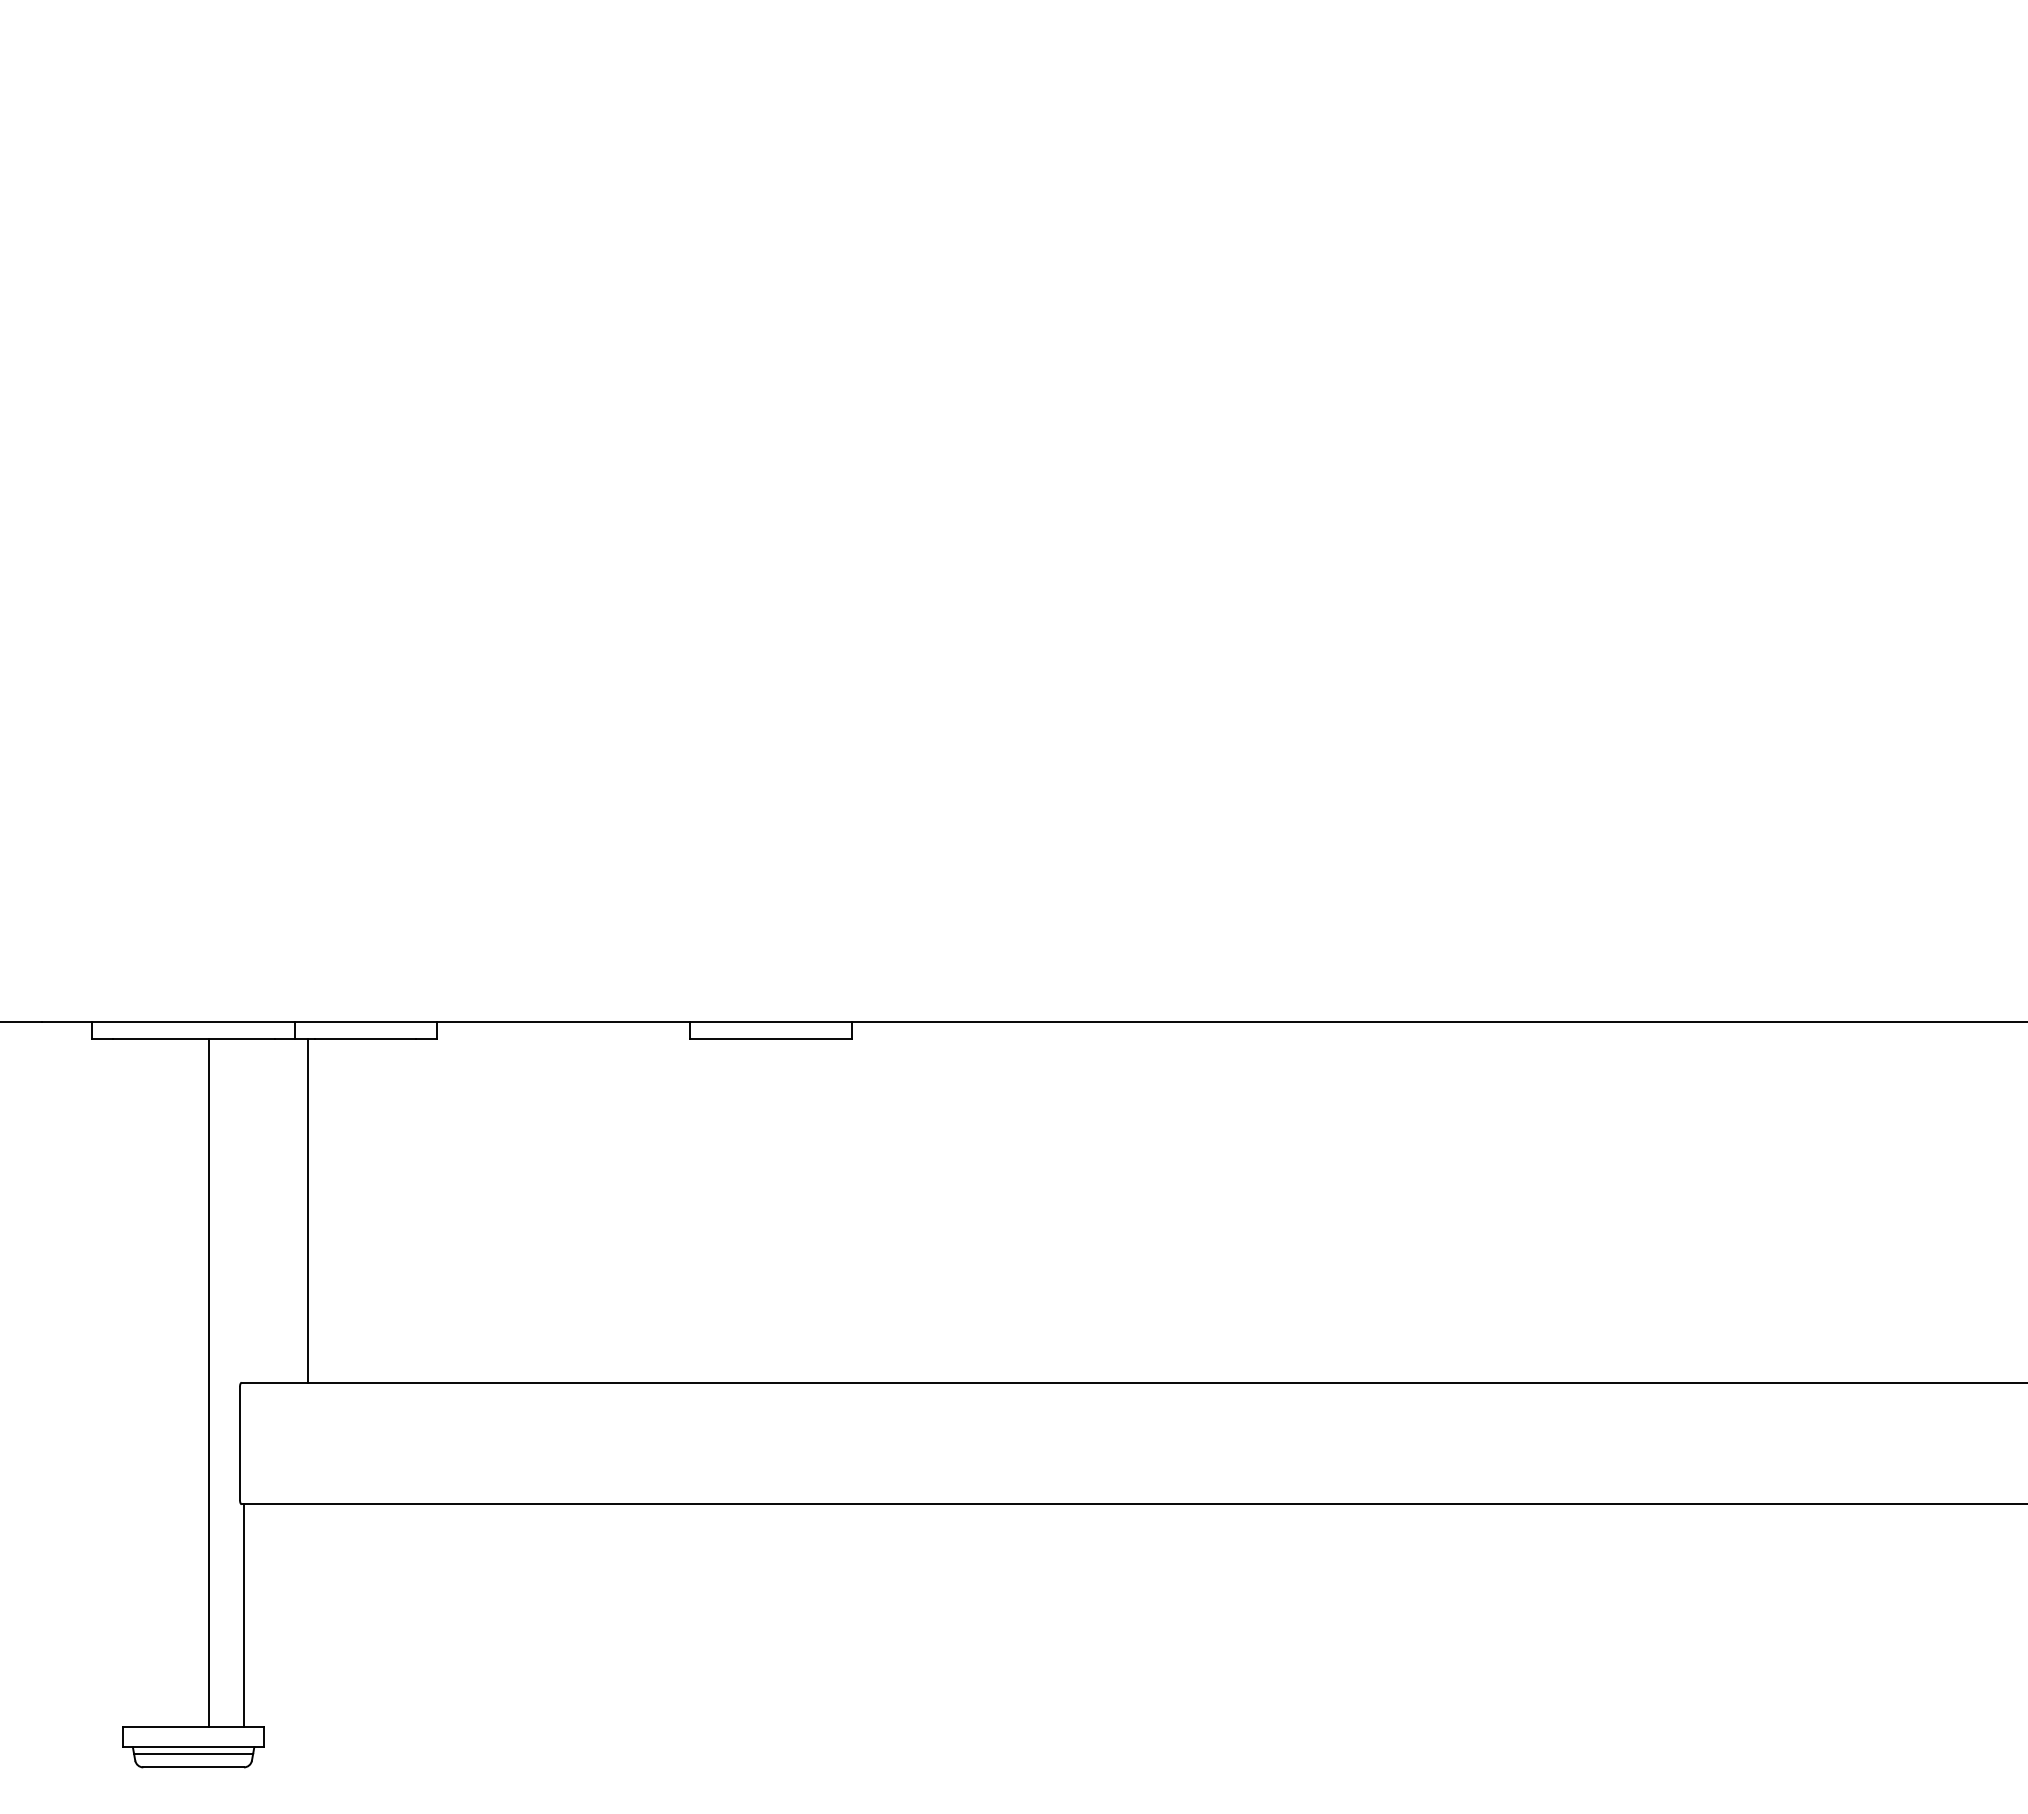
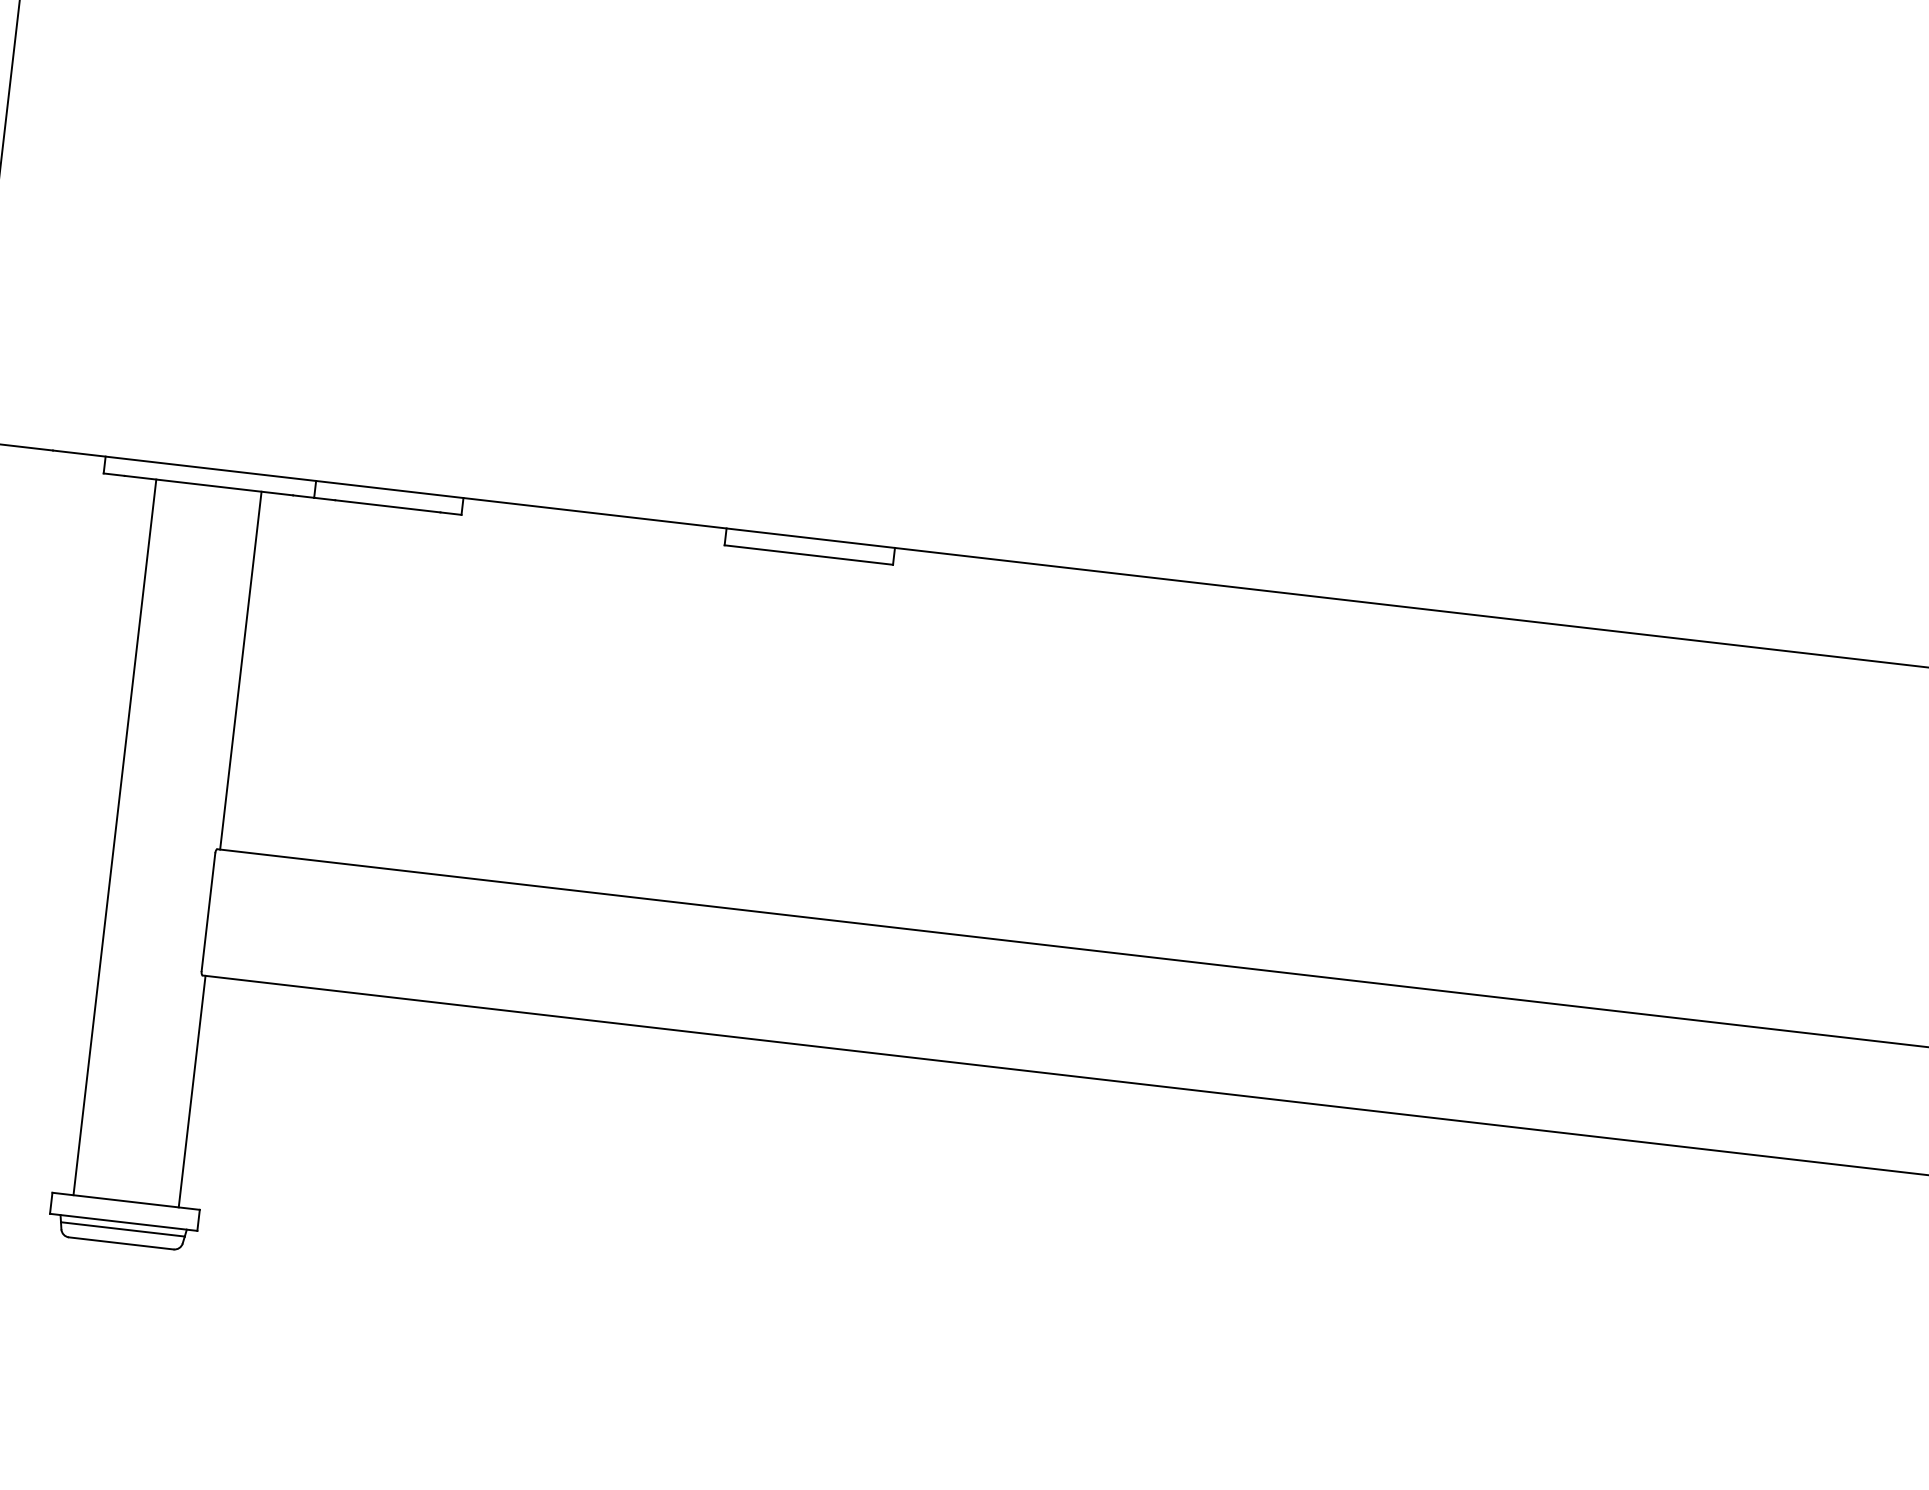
line: (308, 1210) -> (241, 670), moved
line: (209, 1382) -> (115, 837), moved

